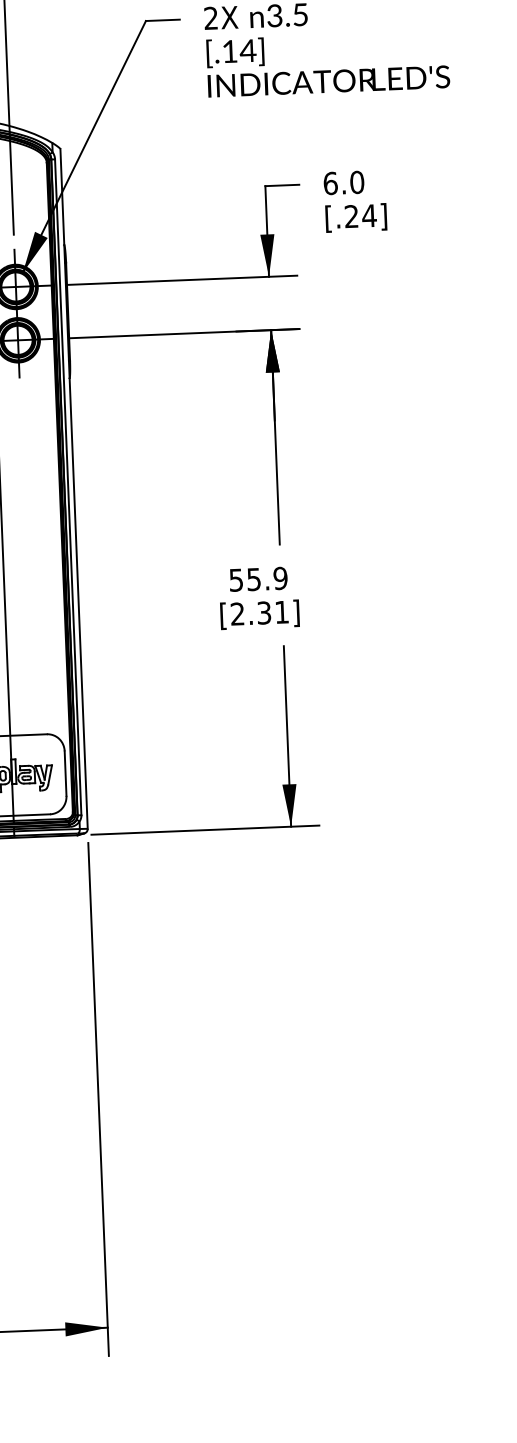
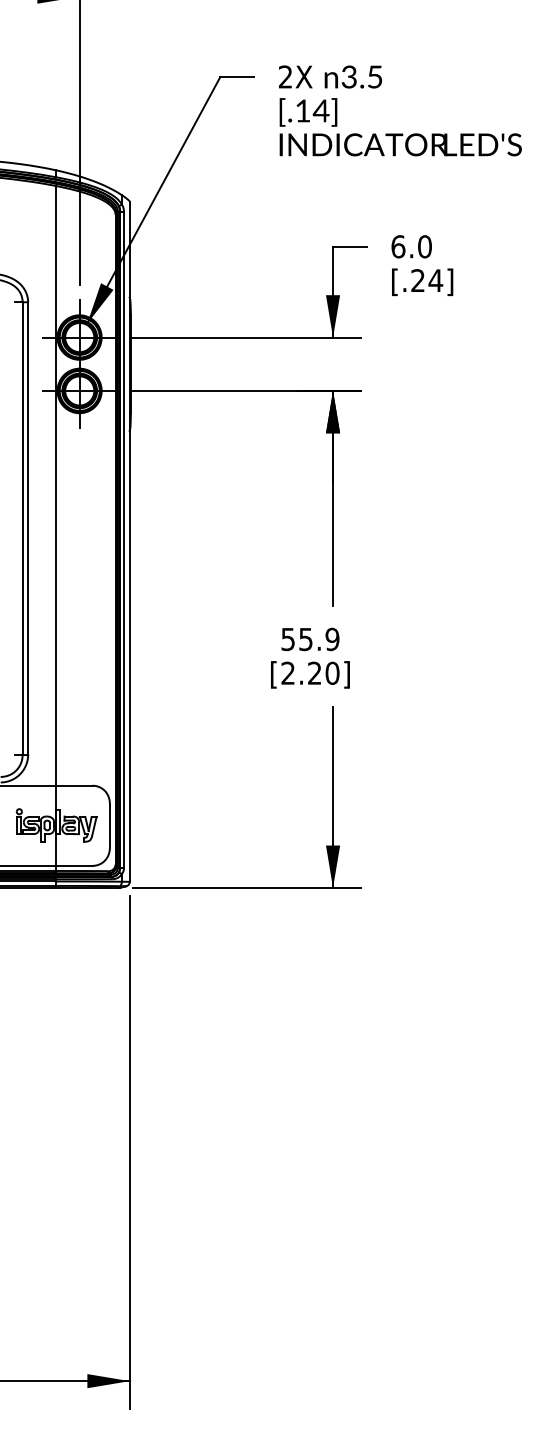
text: (272, 611) -> (323, 672), [2.31] -> [2.20]

